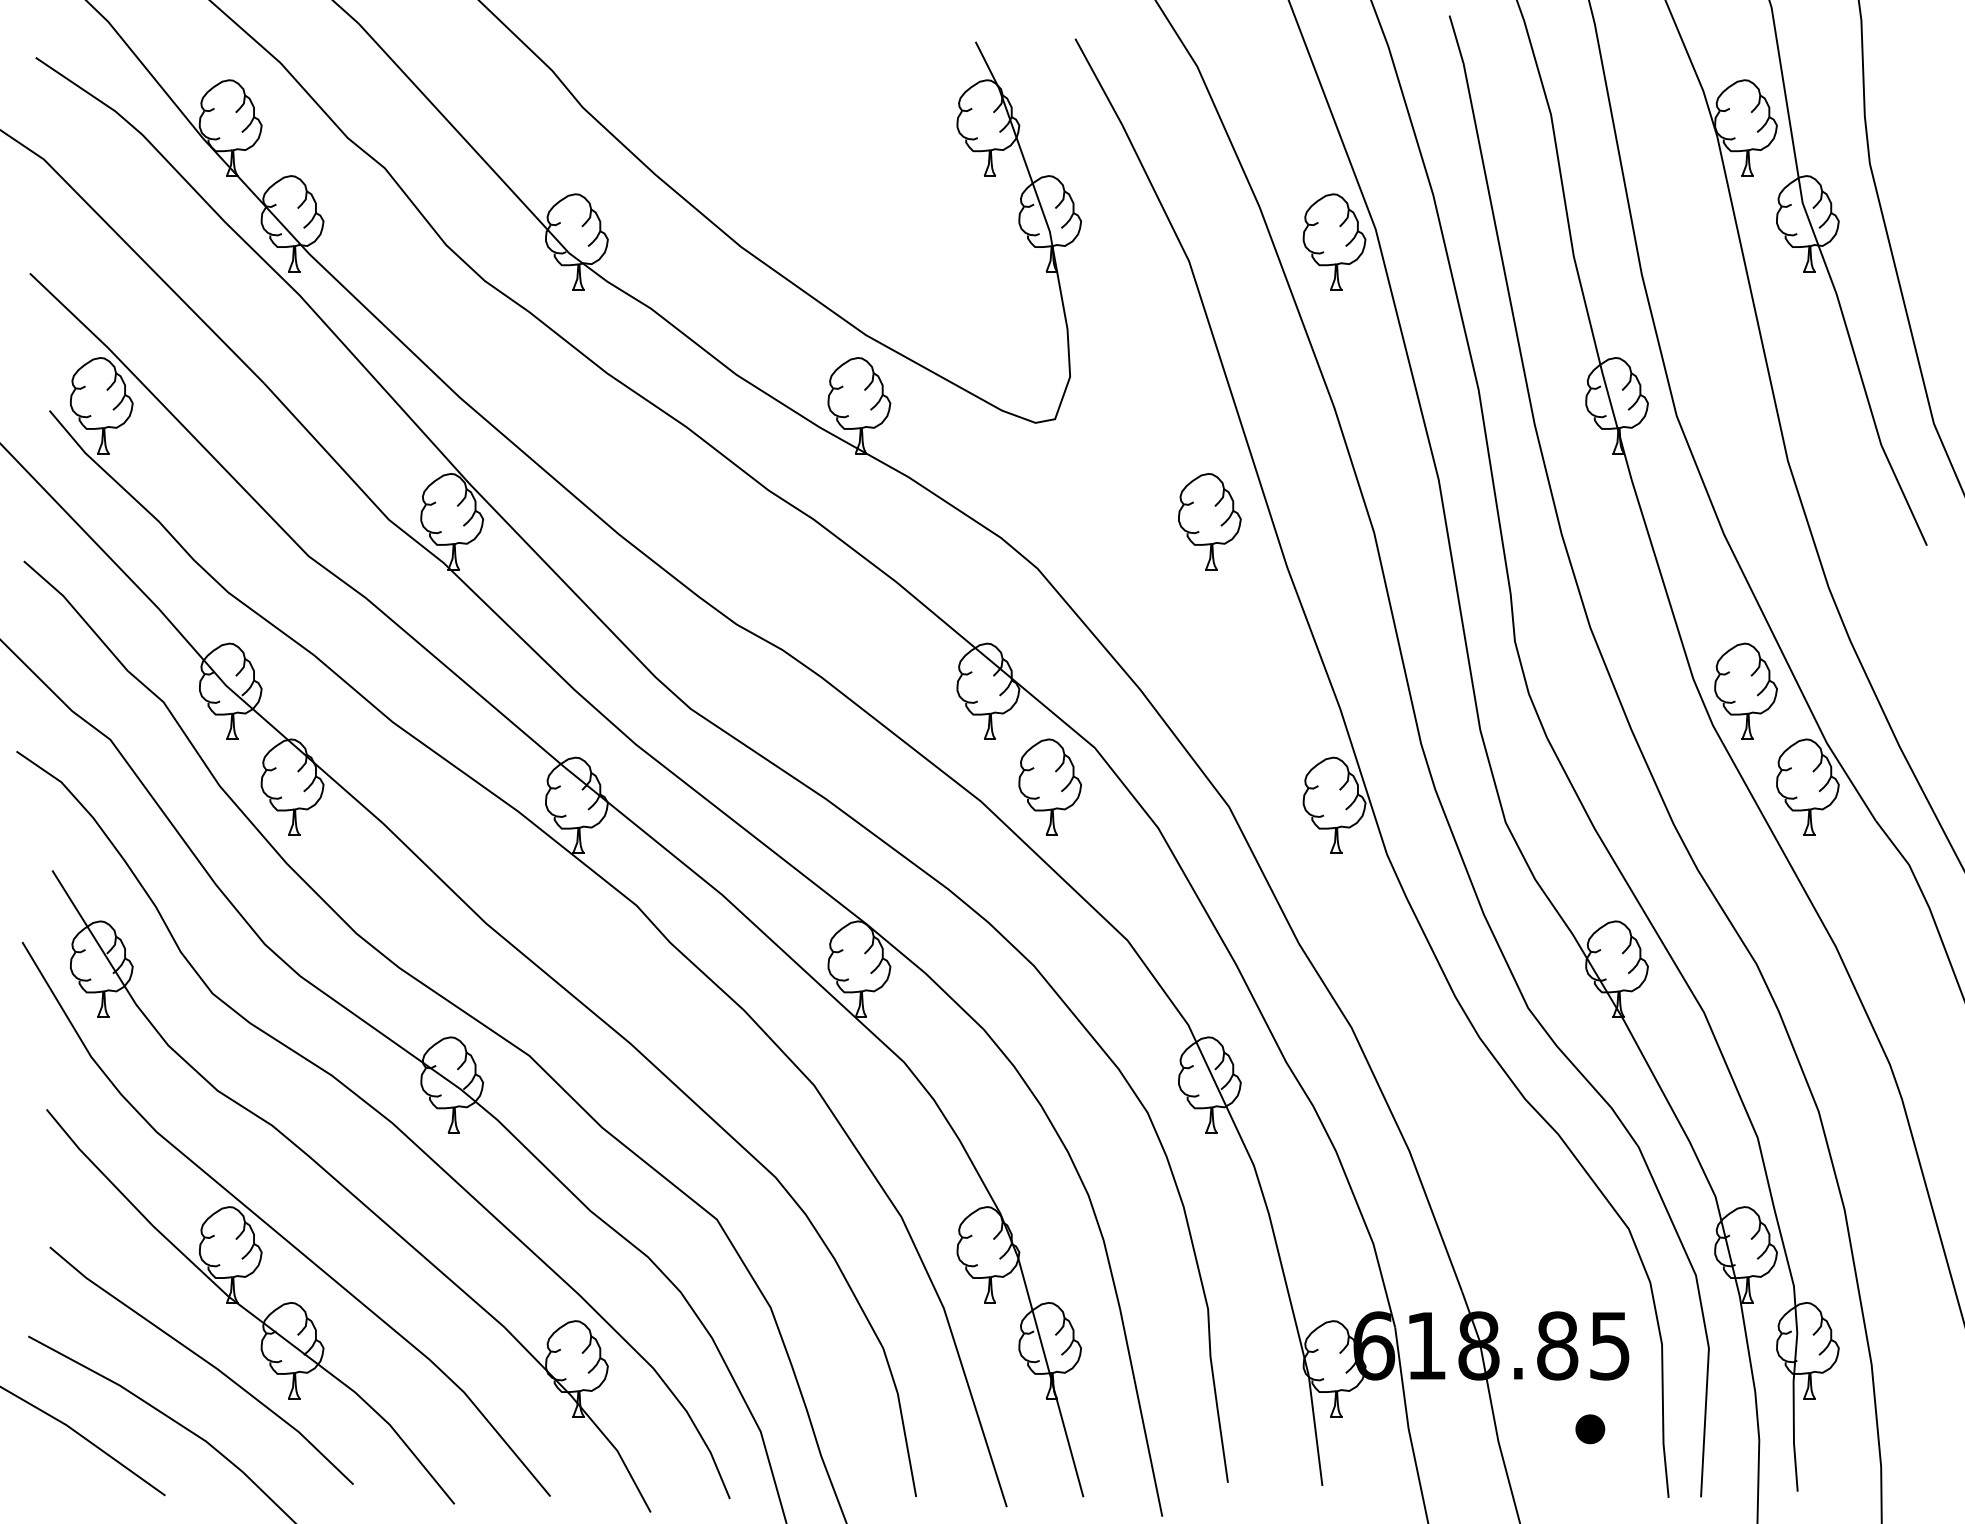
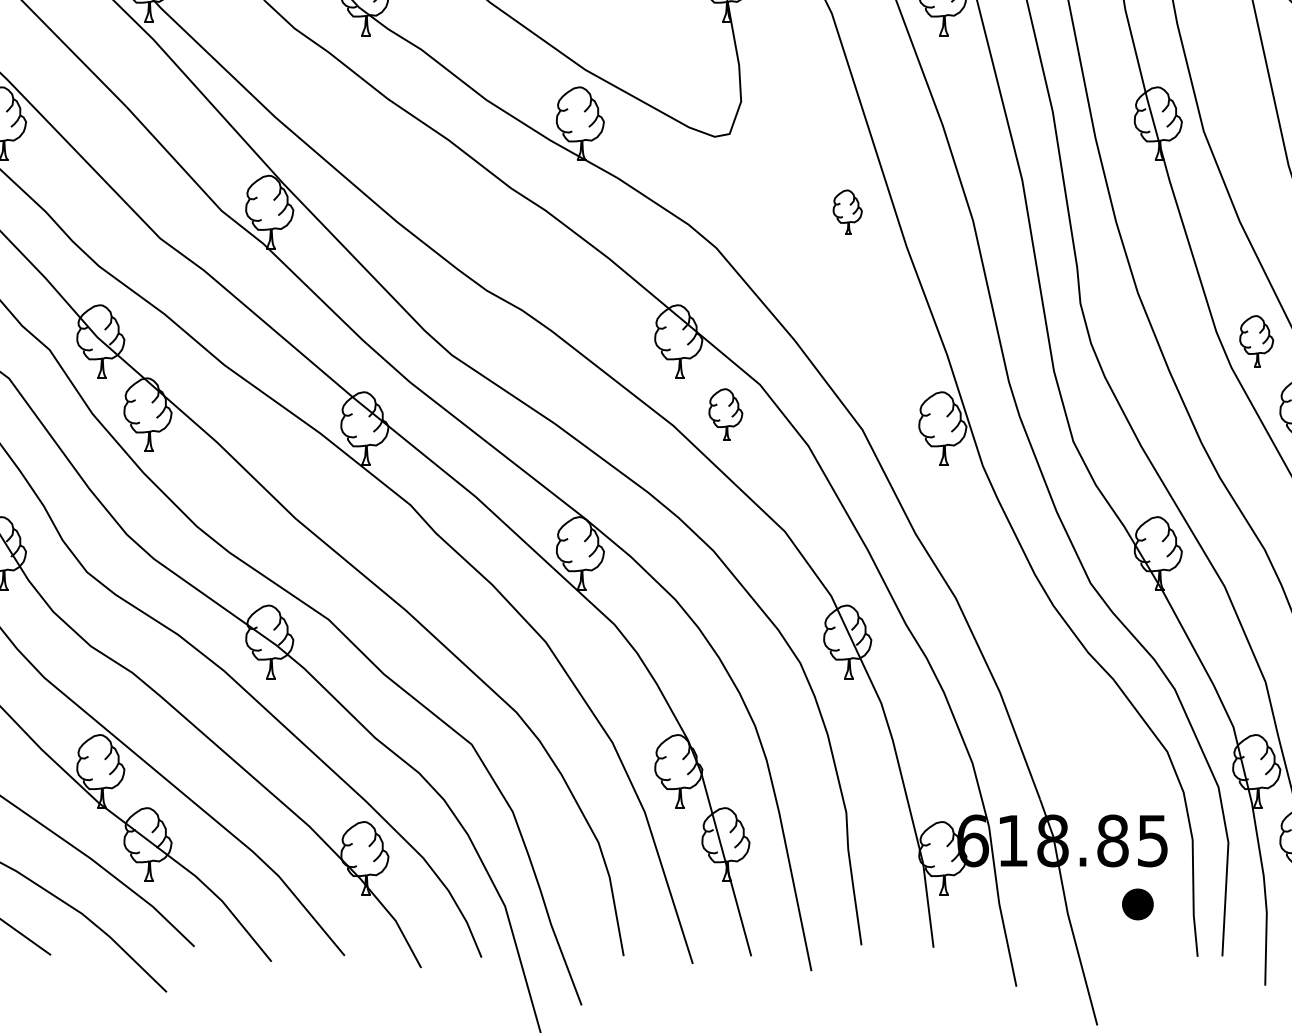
part: (1209, 521) -> (847, 212), size x0.6
part: (1745, 690) -> (1256, 340), size x0.7
part: (1049, 786) -> (725, 414), size x0.7
part: (1590, 1429) -> (1138, 904), size x1.4

